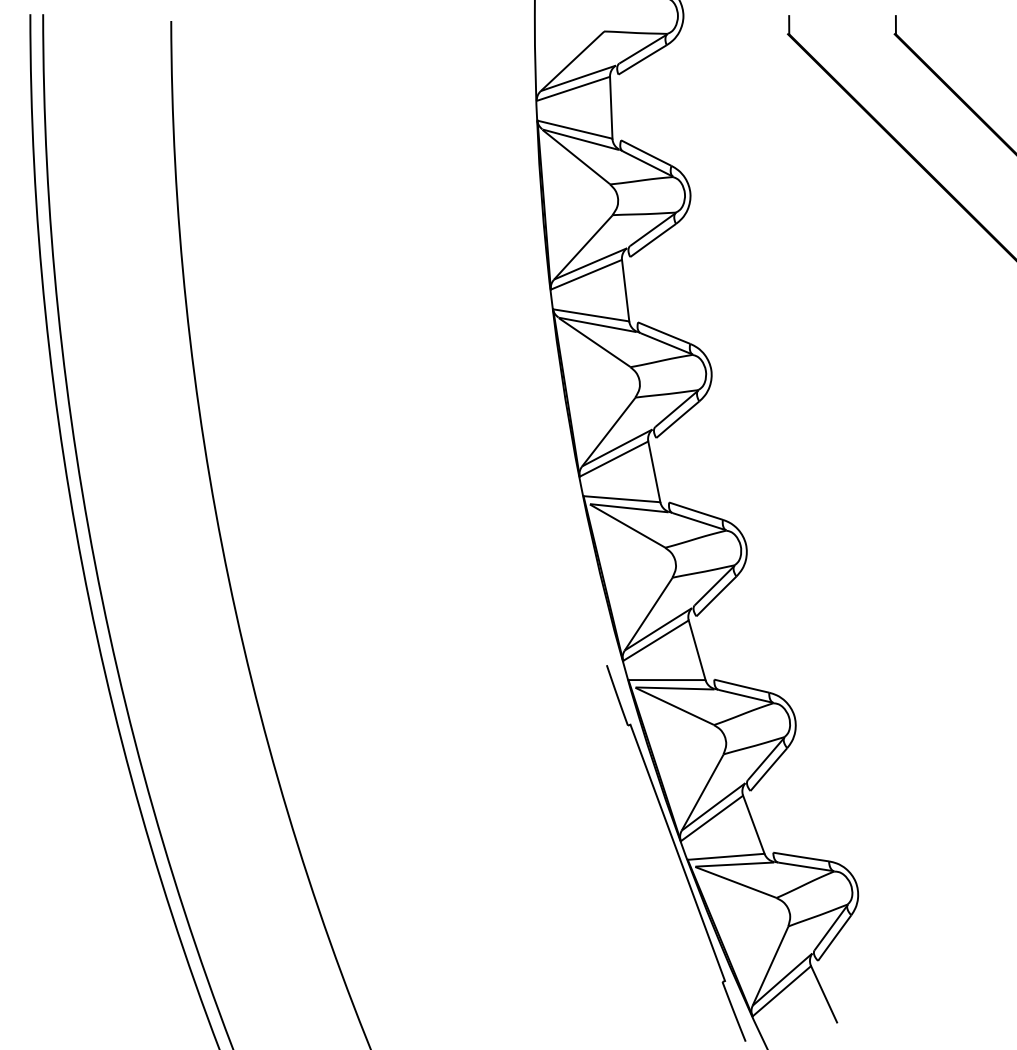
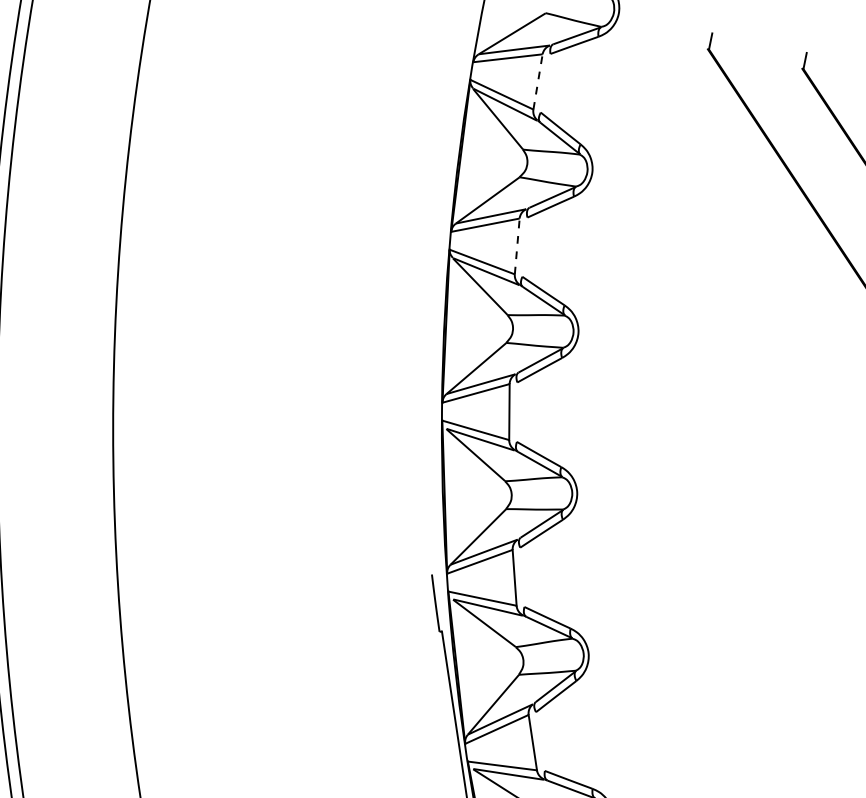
line: (611, 107) -> (538, 81), solid -> dashed
line: (625, 290) -> (517, 246), solid -> dashed

